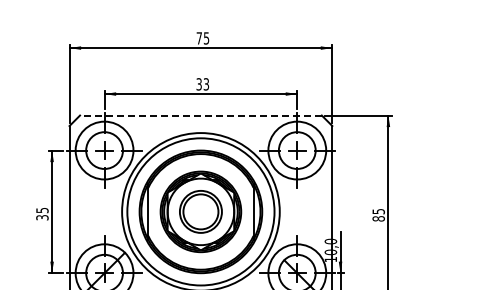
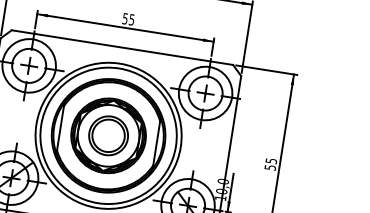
text: (202, 83) -> (128, 18), 33 -> 55
line: (200, 115) -> (122, 47), dashed -> solid
text: (378, 218) -> (270, 167), 85 -> 55

